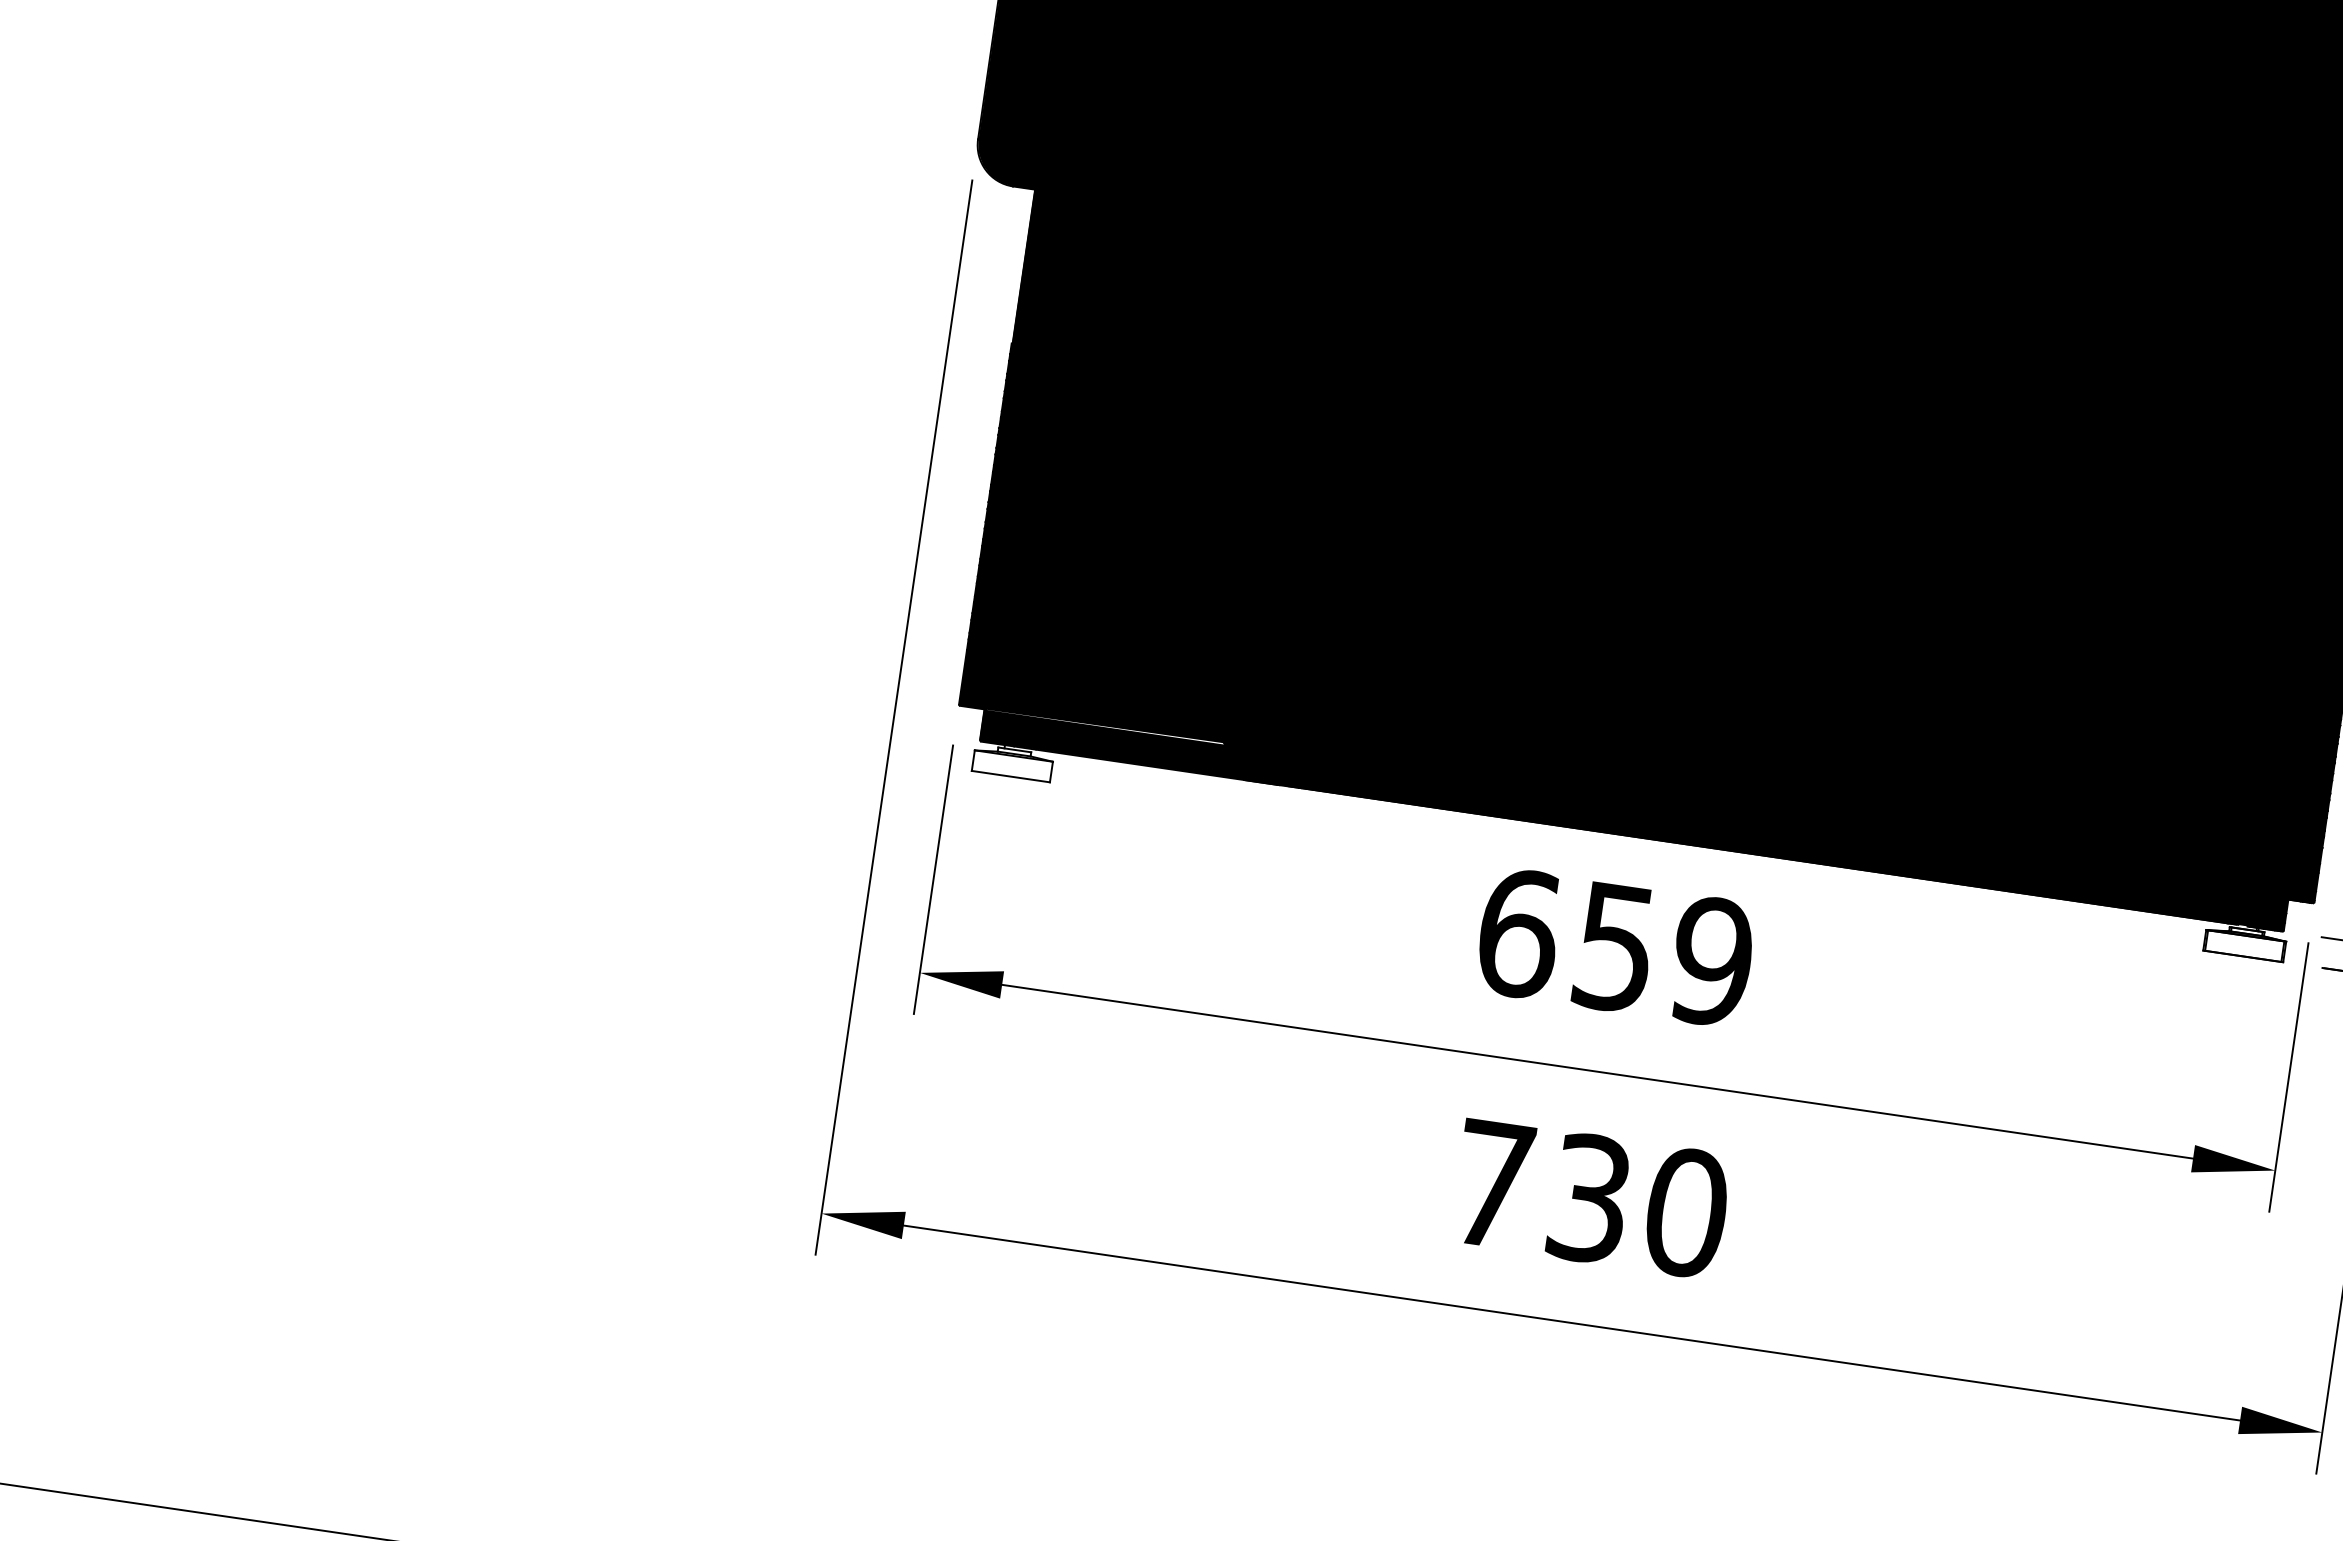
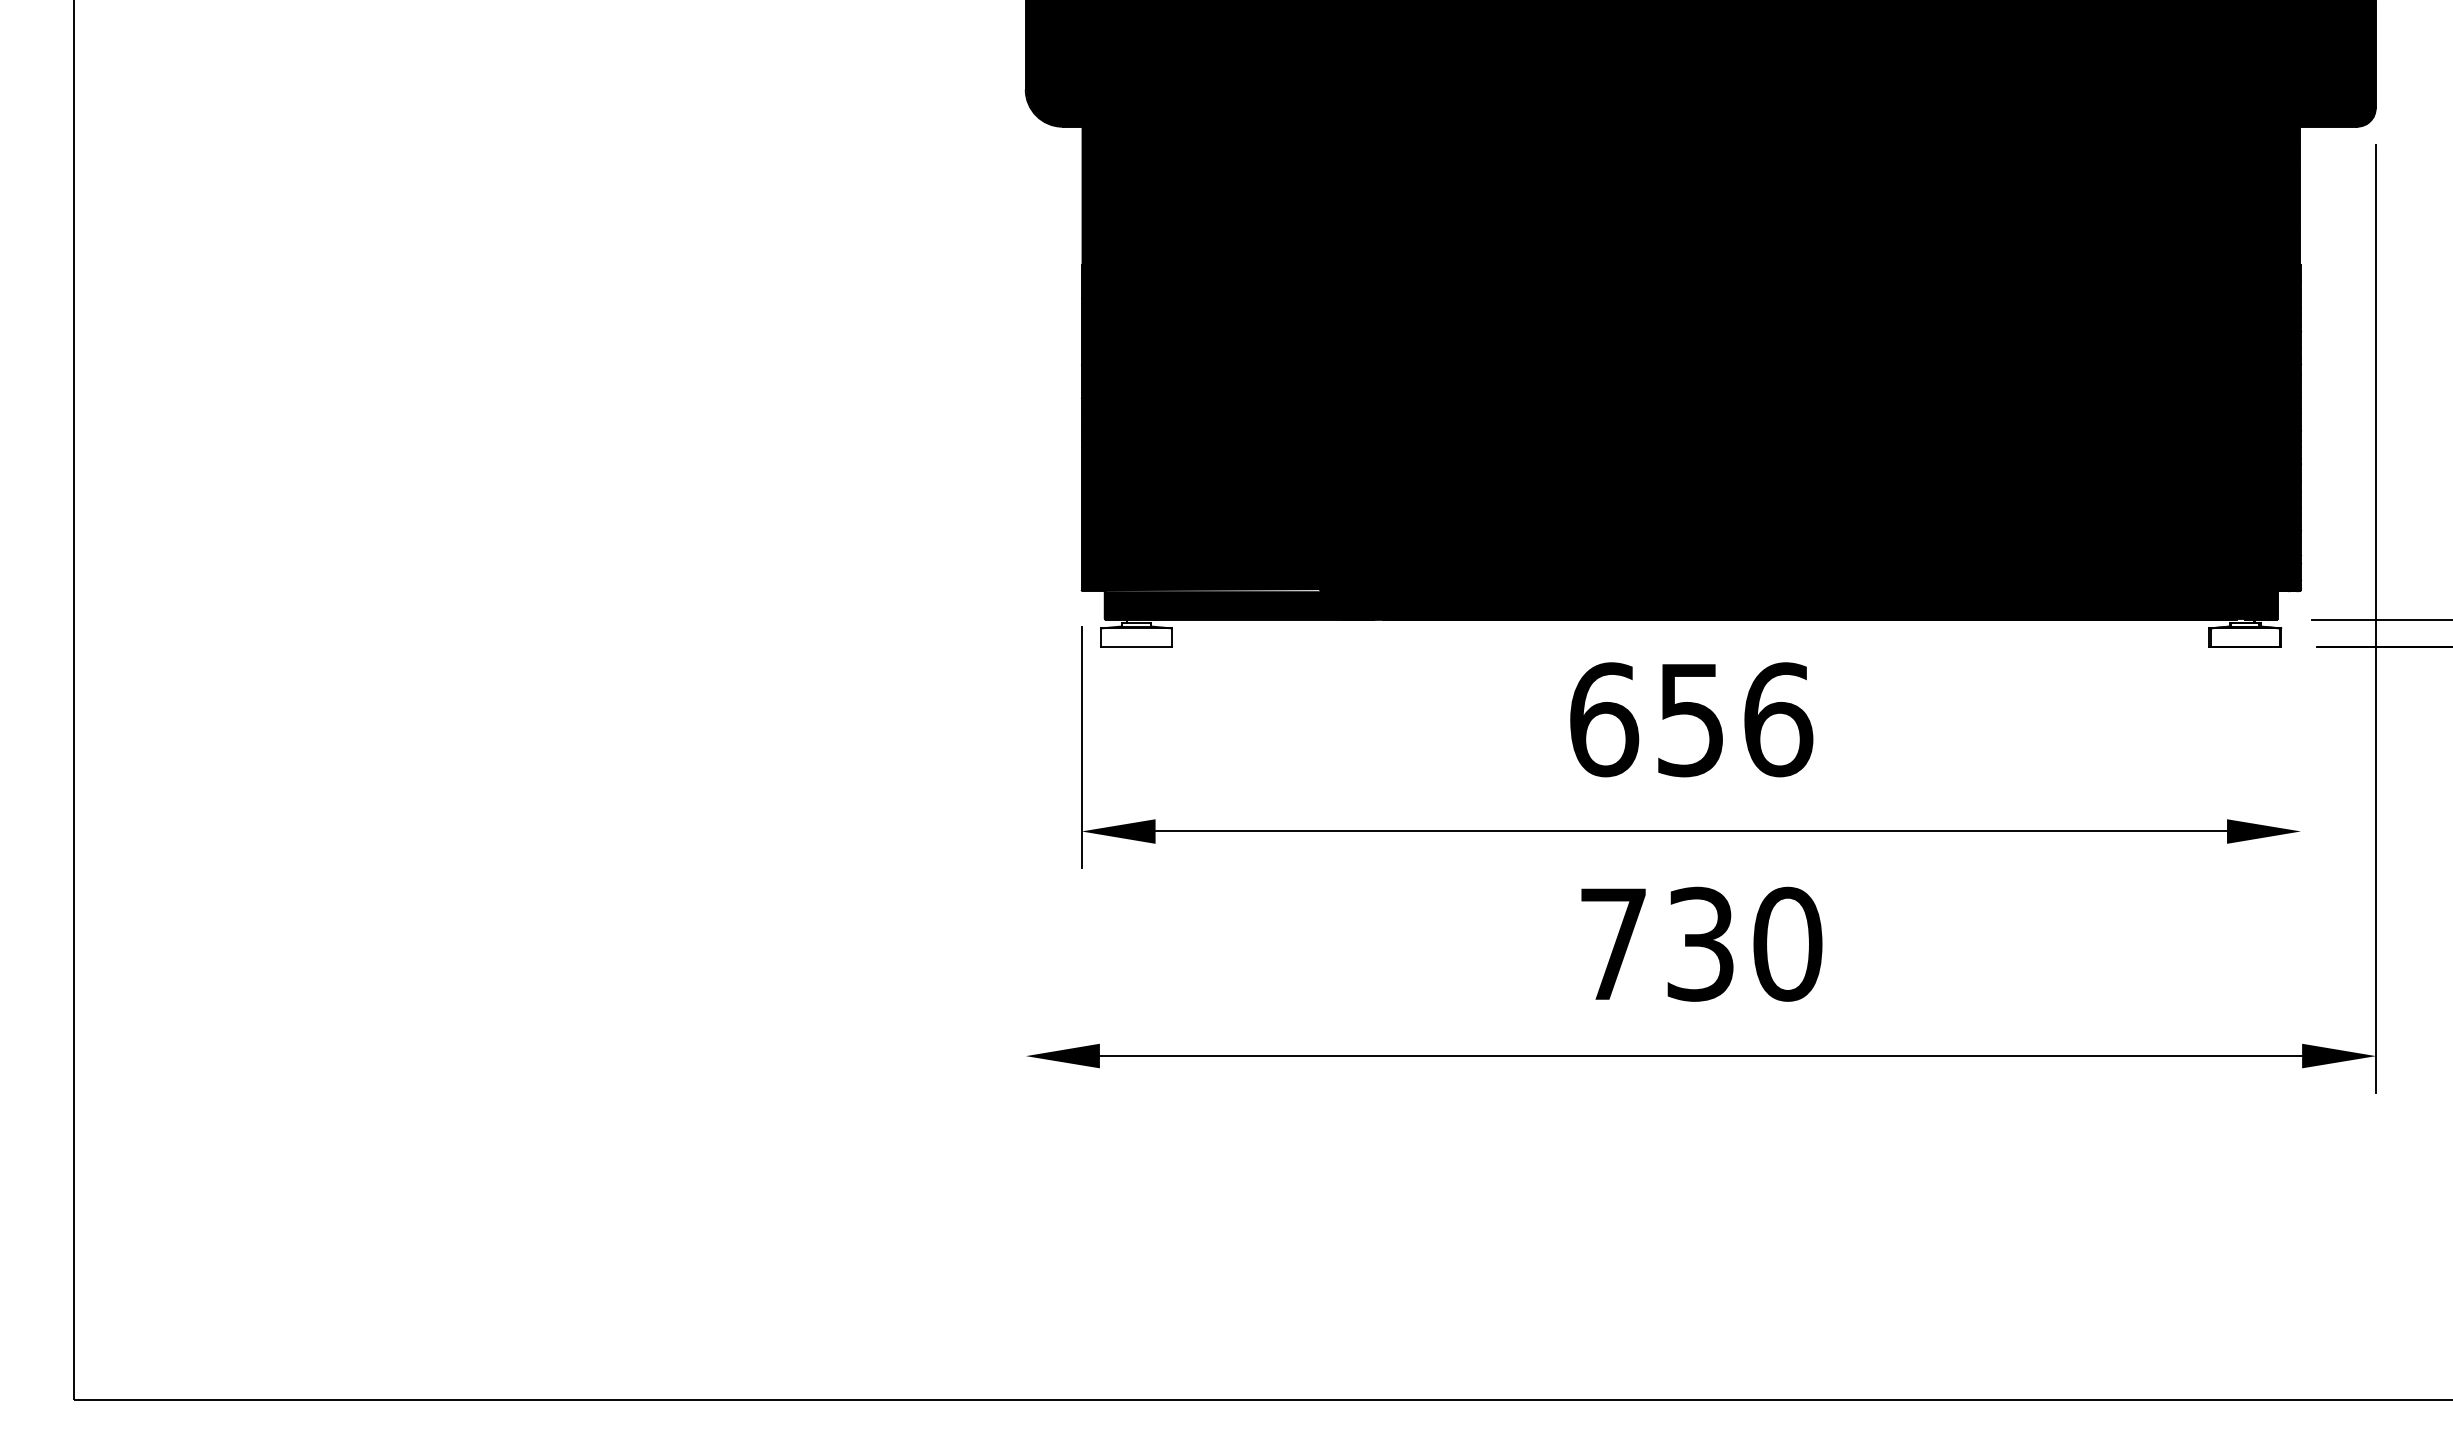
line: (893, 717) -> (1025, 609), removed
text: (1712, 961) -> (1778, 719), 659 -> 656
line: (2288, 1077) -> (2300, 747), removed

